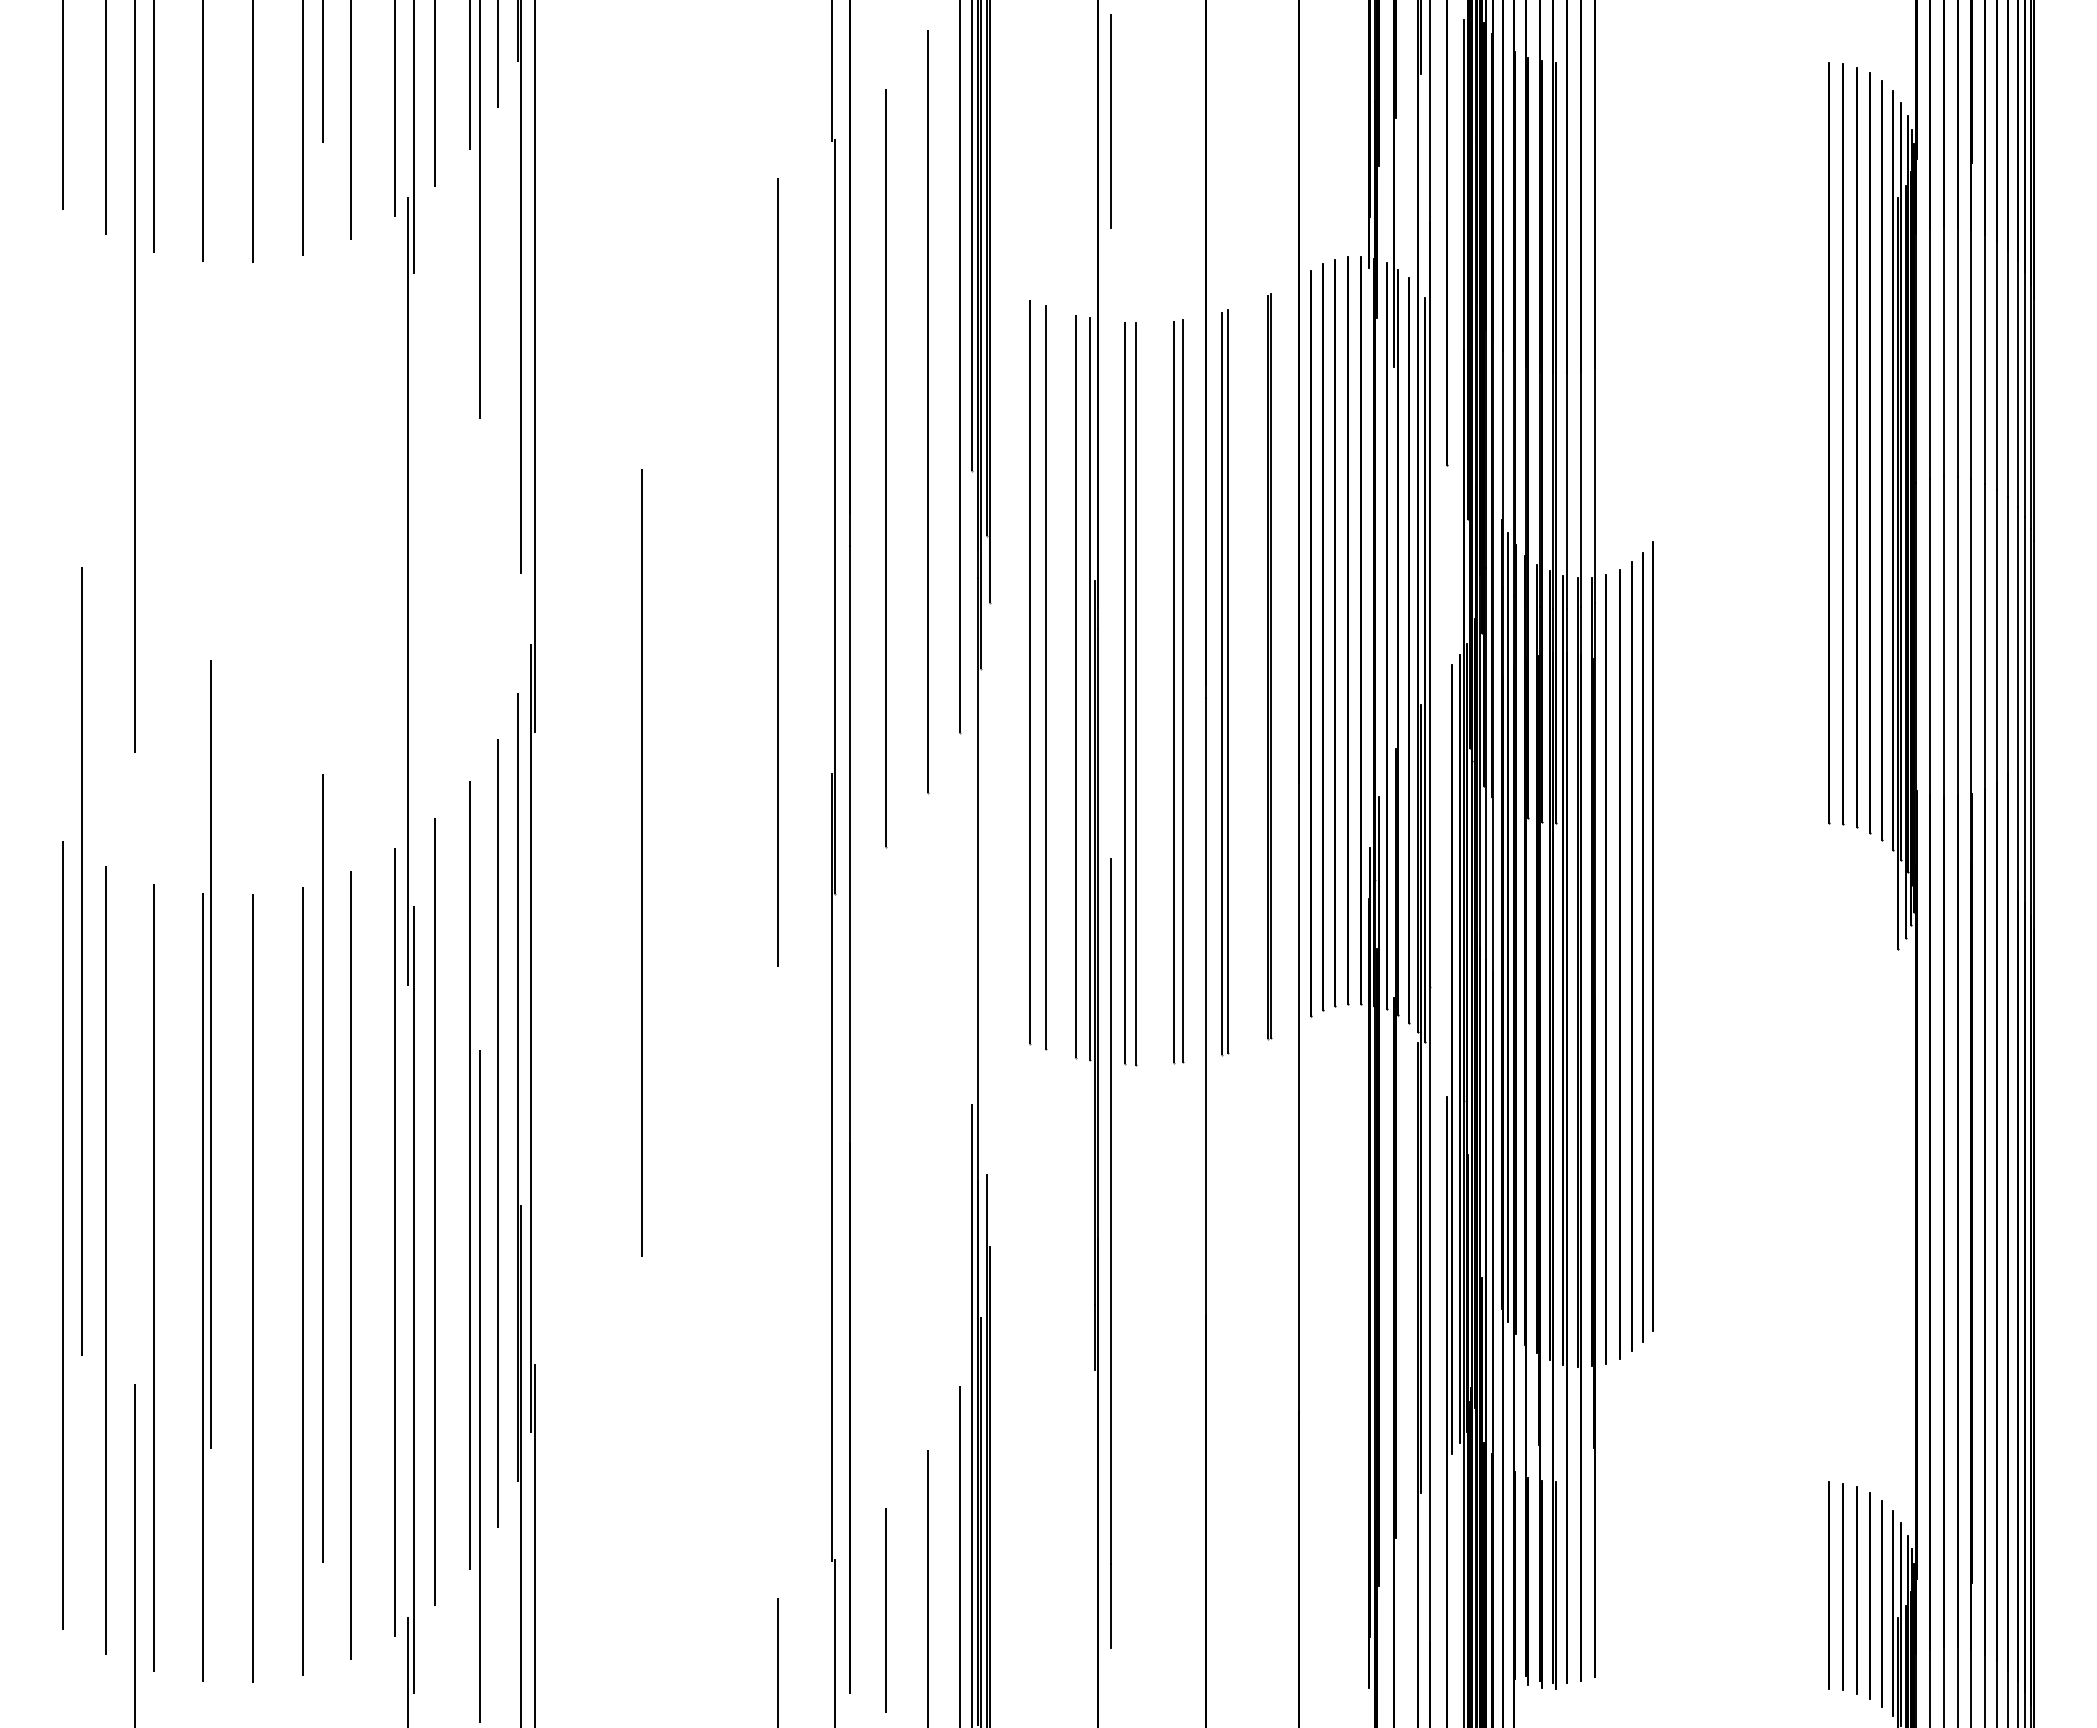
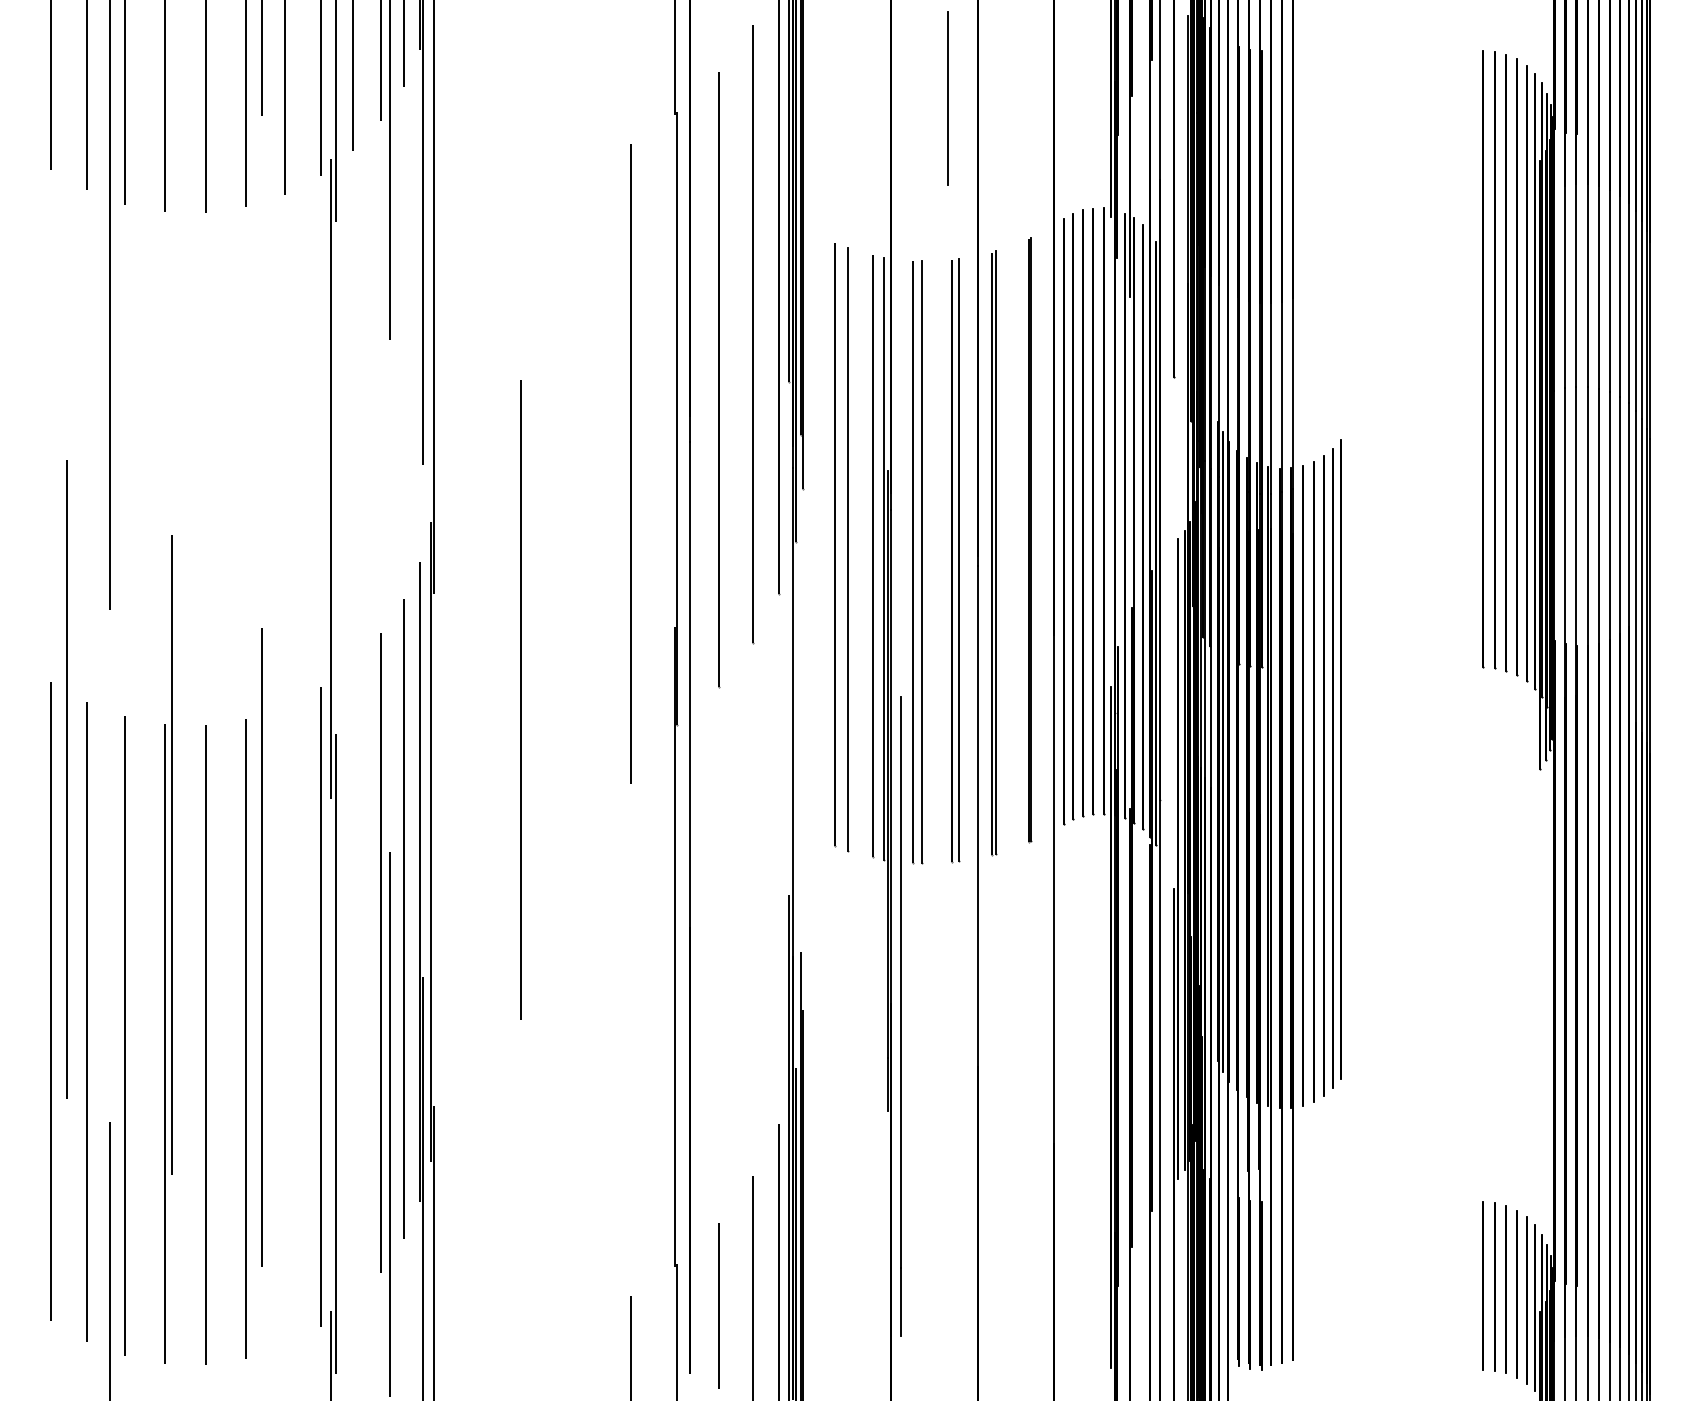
line: (1110, 121) -> (946, 98), moved
line: (435, 1211) -> (353, 982), removed
line: (350, 1265) -> (284, 1026), removed

